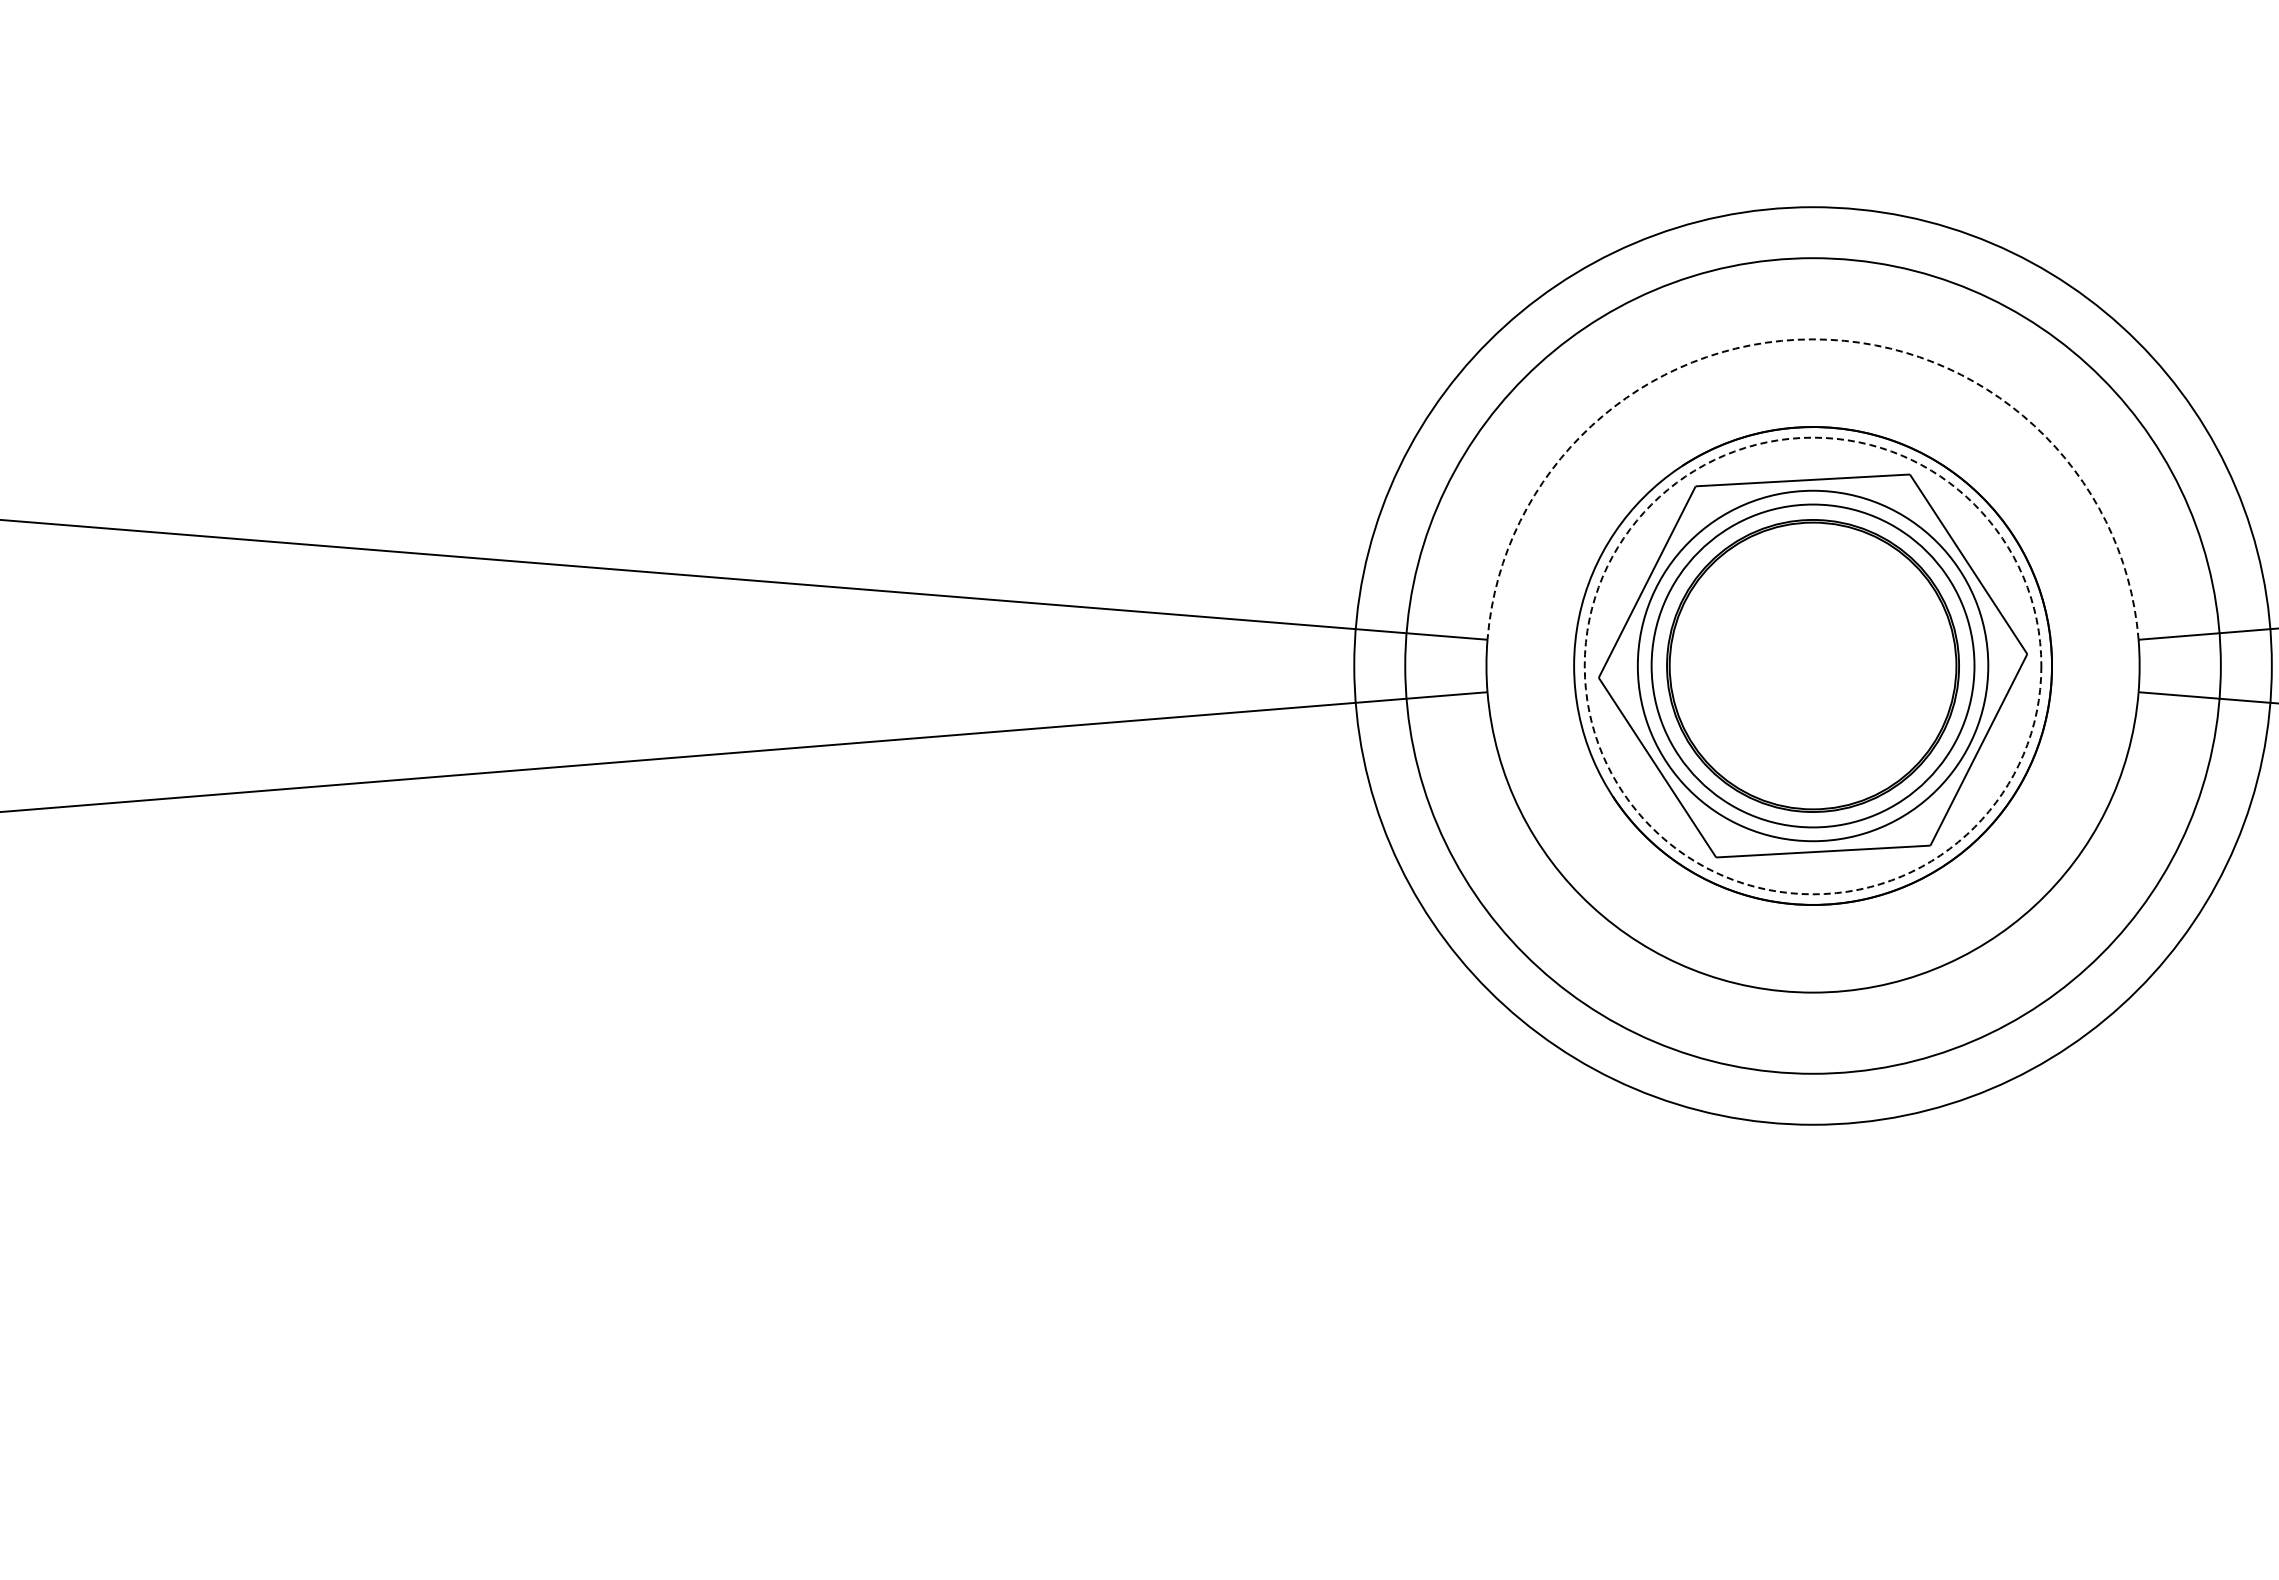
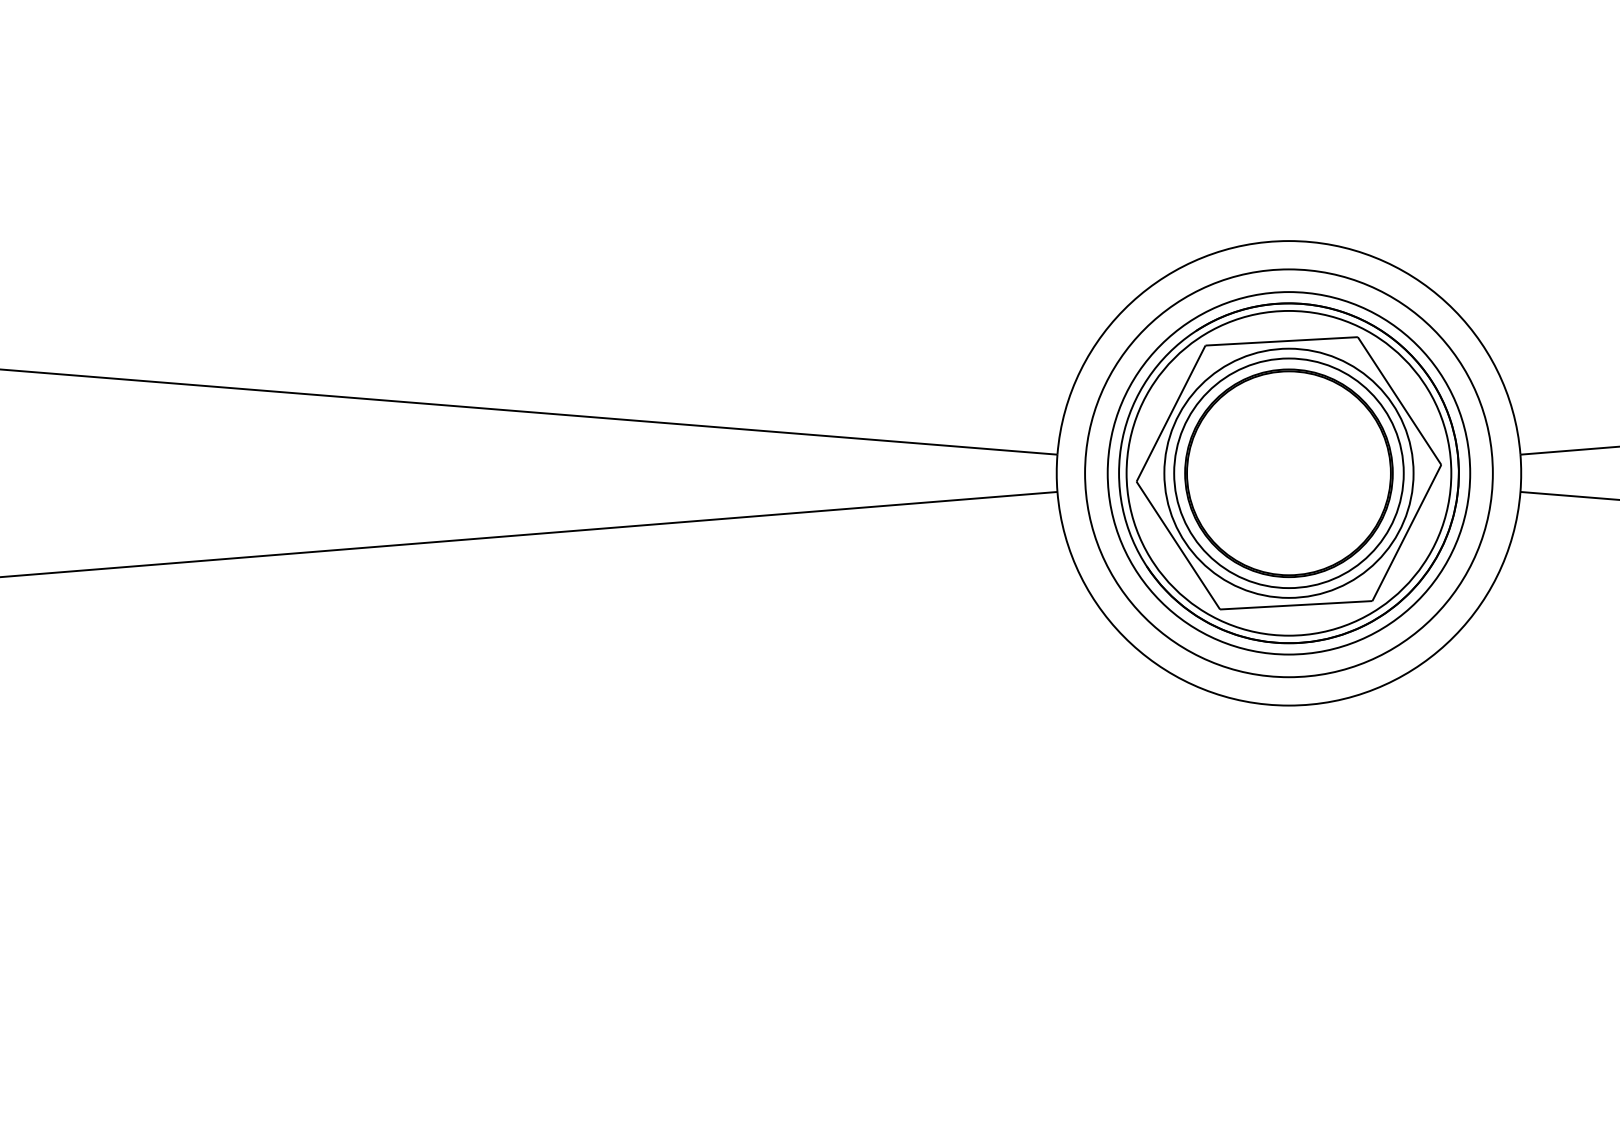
arc: (1813, 339) -> (1289, 241), dashed -> solid
circle: (1812, 665) -> (1288, 472), dashed -> solid
circle: (1812, 665) -> (1288, 472), size x0.62
circle: (1812, 665) -> (1288, 472), size x0.62

